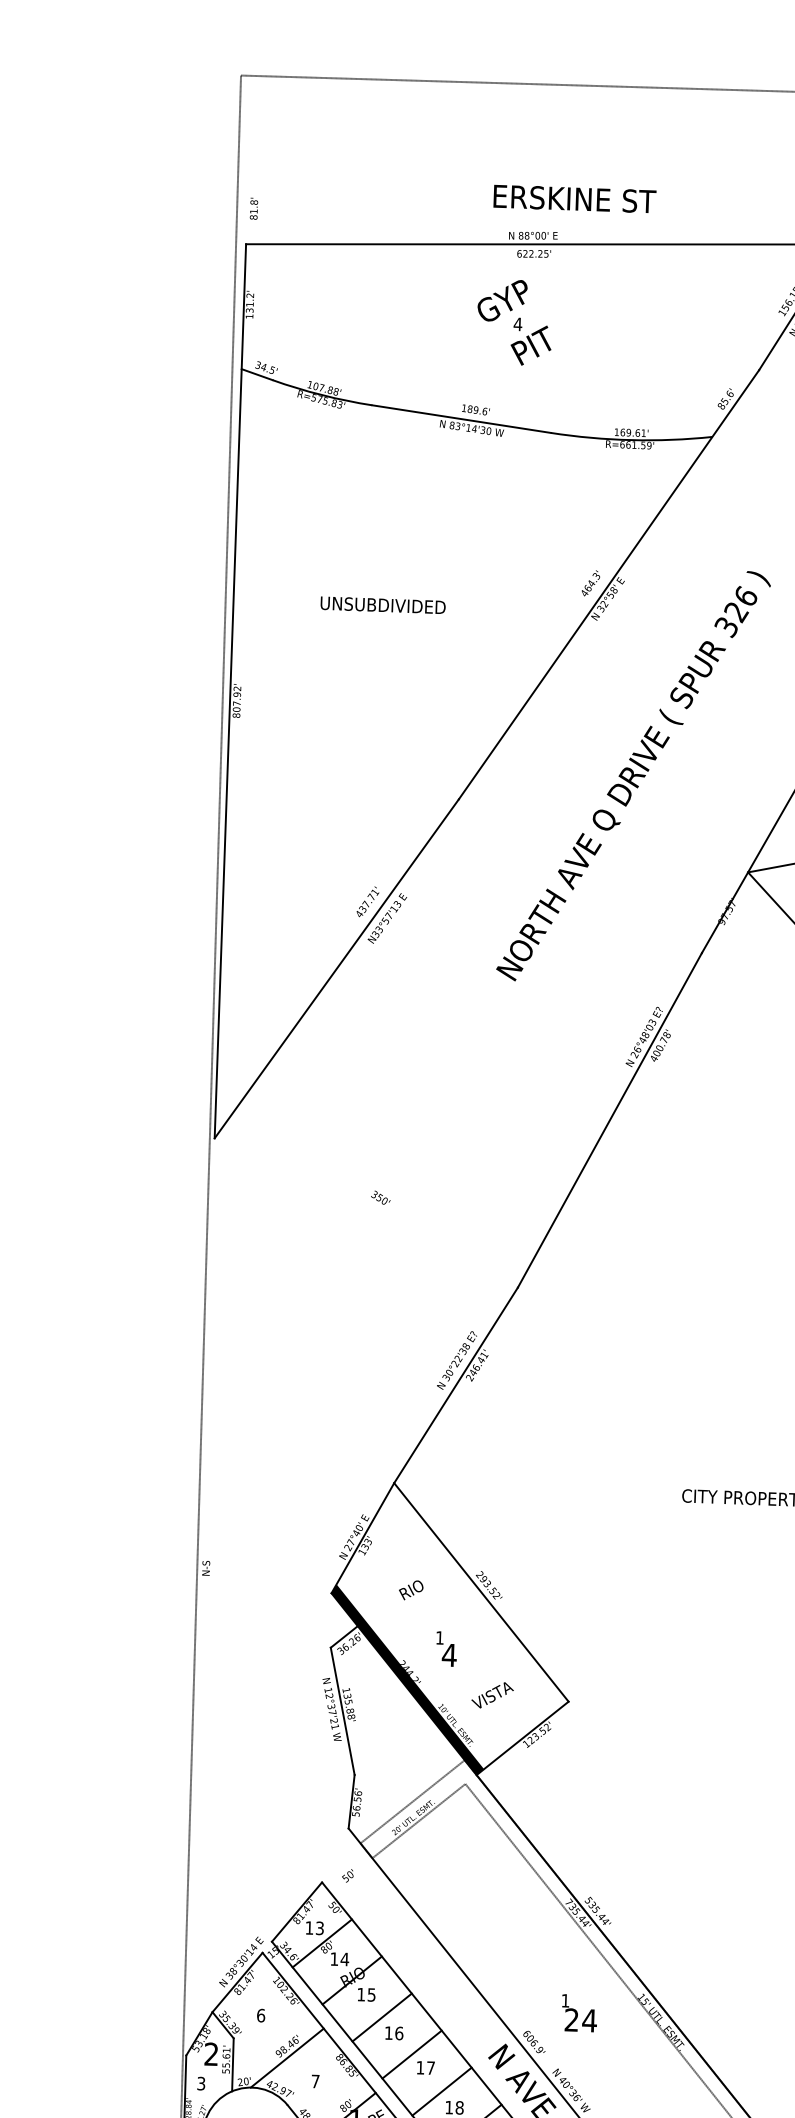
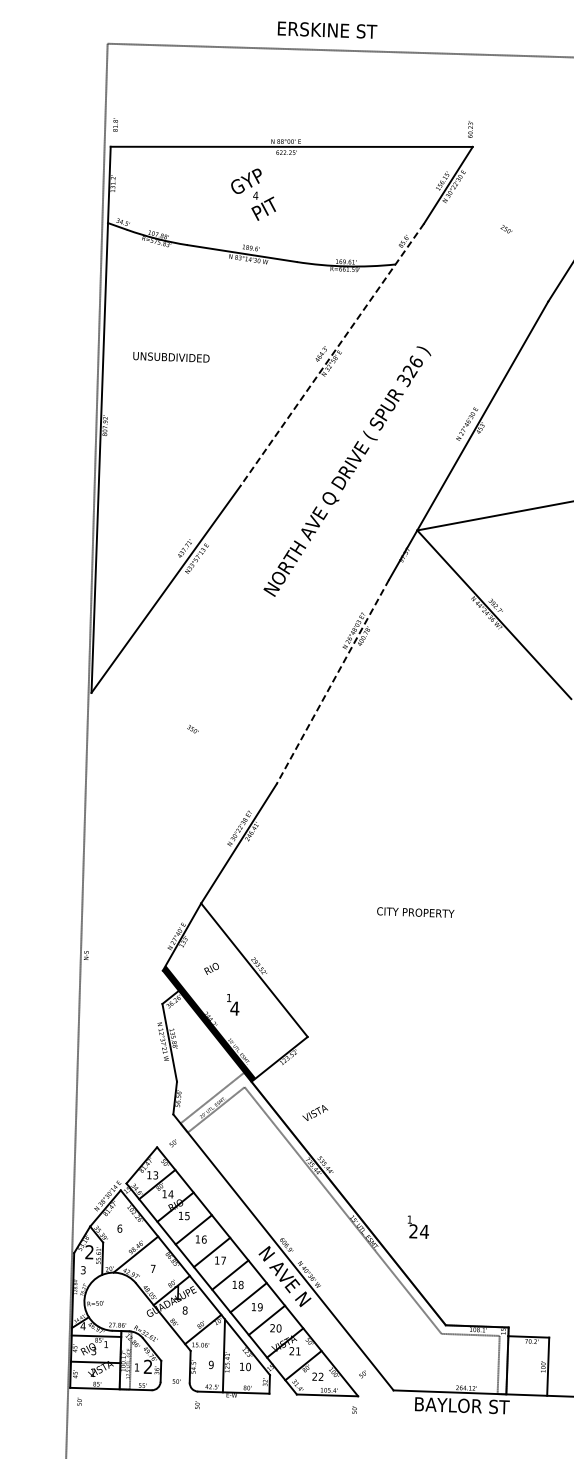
text: (574, 197) -> (327, 29), moved
text: (514, 322) -> (253, 194), moved
line: (609, 584) -> (332, 354), solid -> dashed
text: (383, 605) -> (171, 357), moved
line: (609, 1119) -> (332, 681), solid -> dashed
text: (492, 1694) -> (315, 1112), moved
text: (578, 2012) -> (417, 1226), moved

